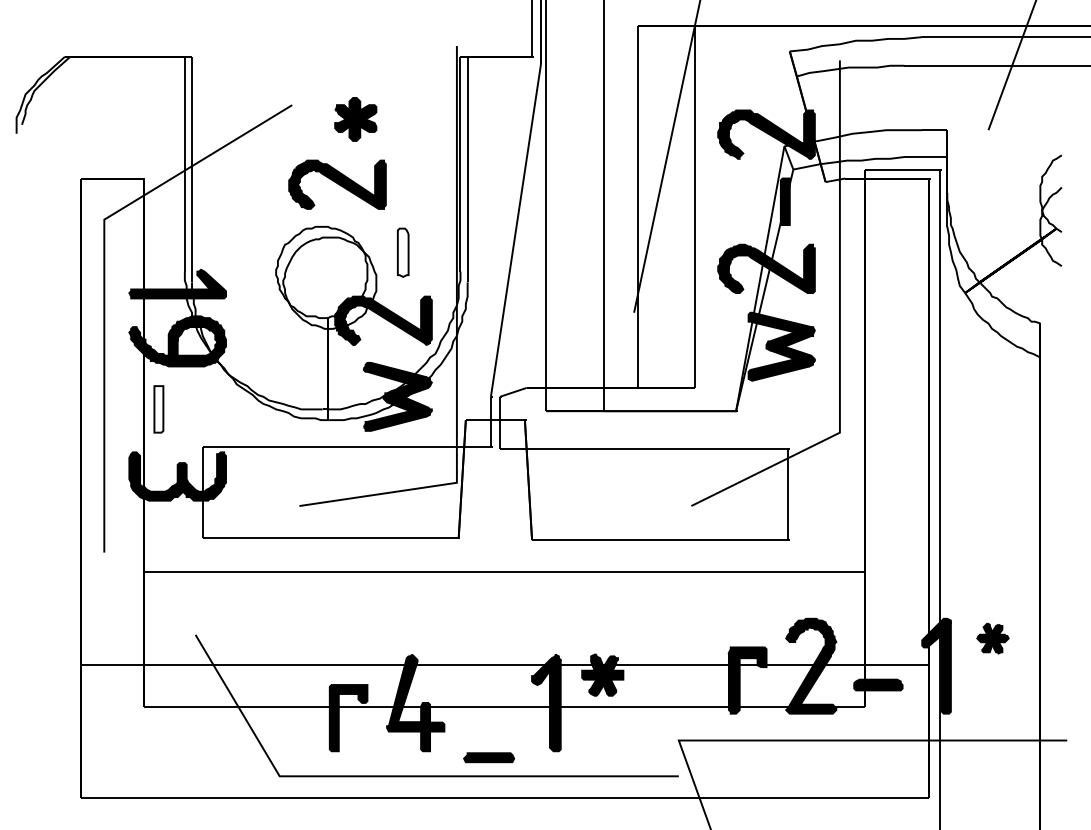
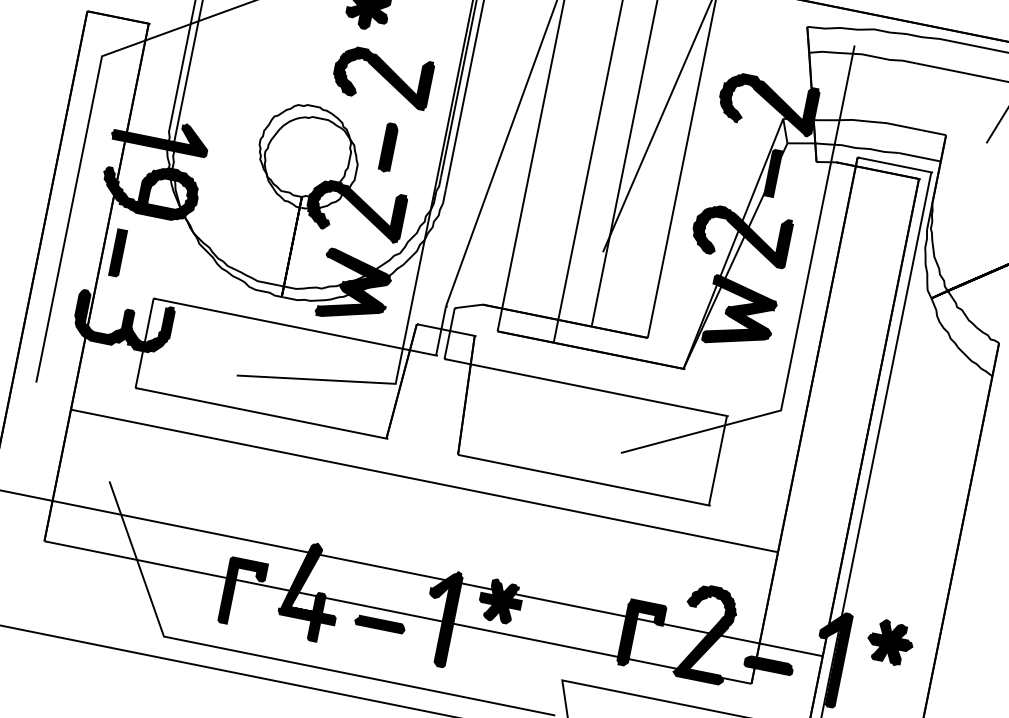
part: (337, 184) -> (382, 76), moved
fill: (402, 252) -> (387, 147), added
fill: (158, 409) -> (117, 253), added
part: (992, 638) -> (889, 642), size x1.43
part: (489, 757) -> (380, 624), moved

